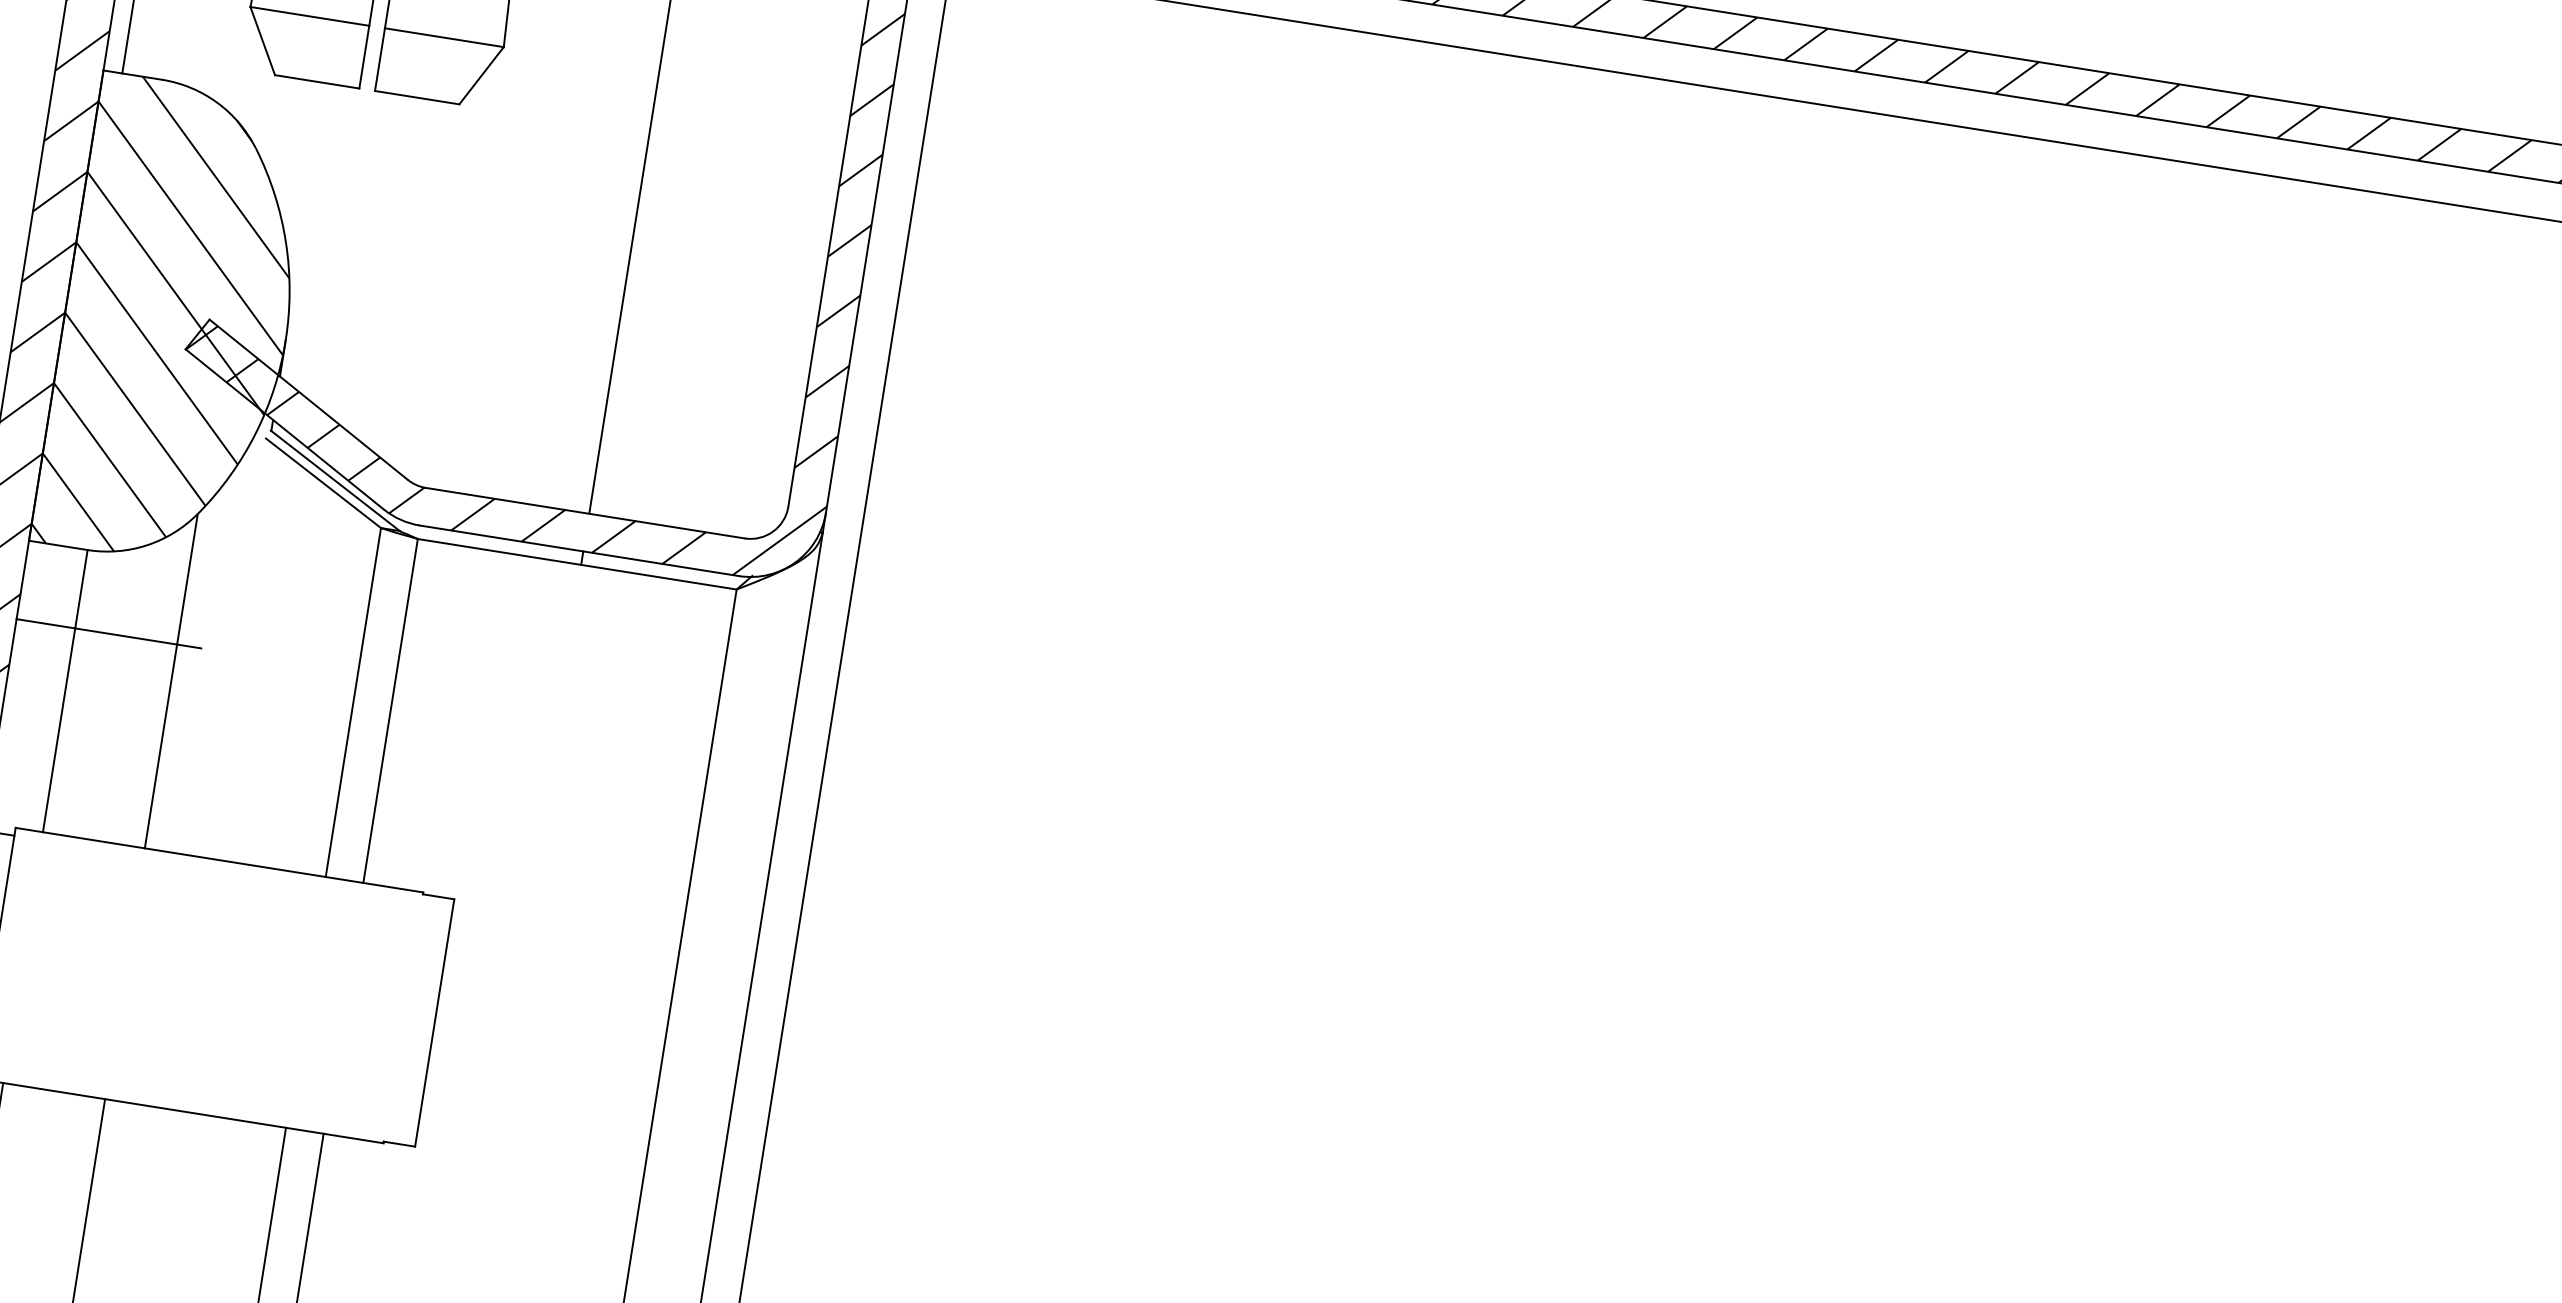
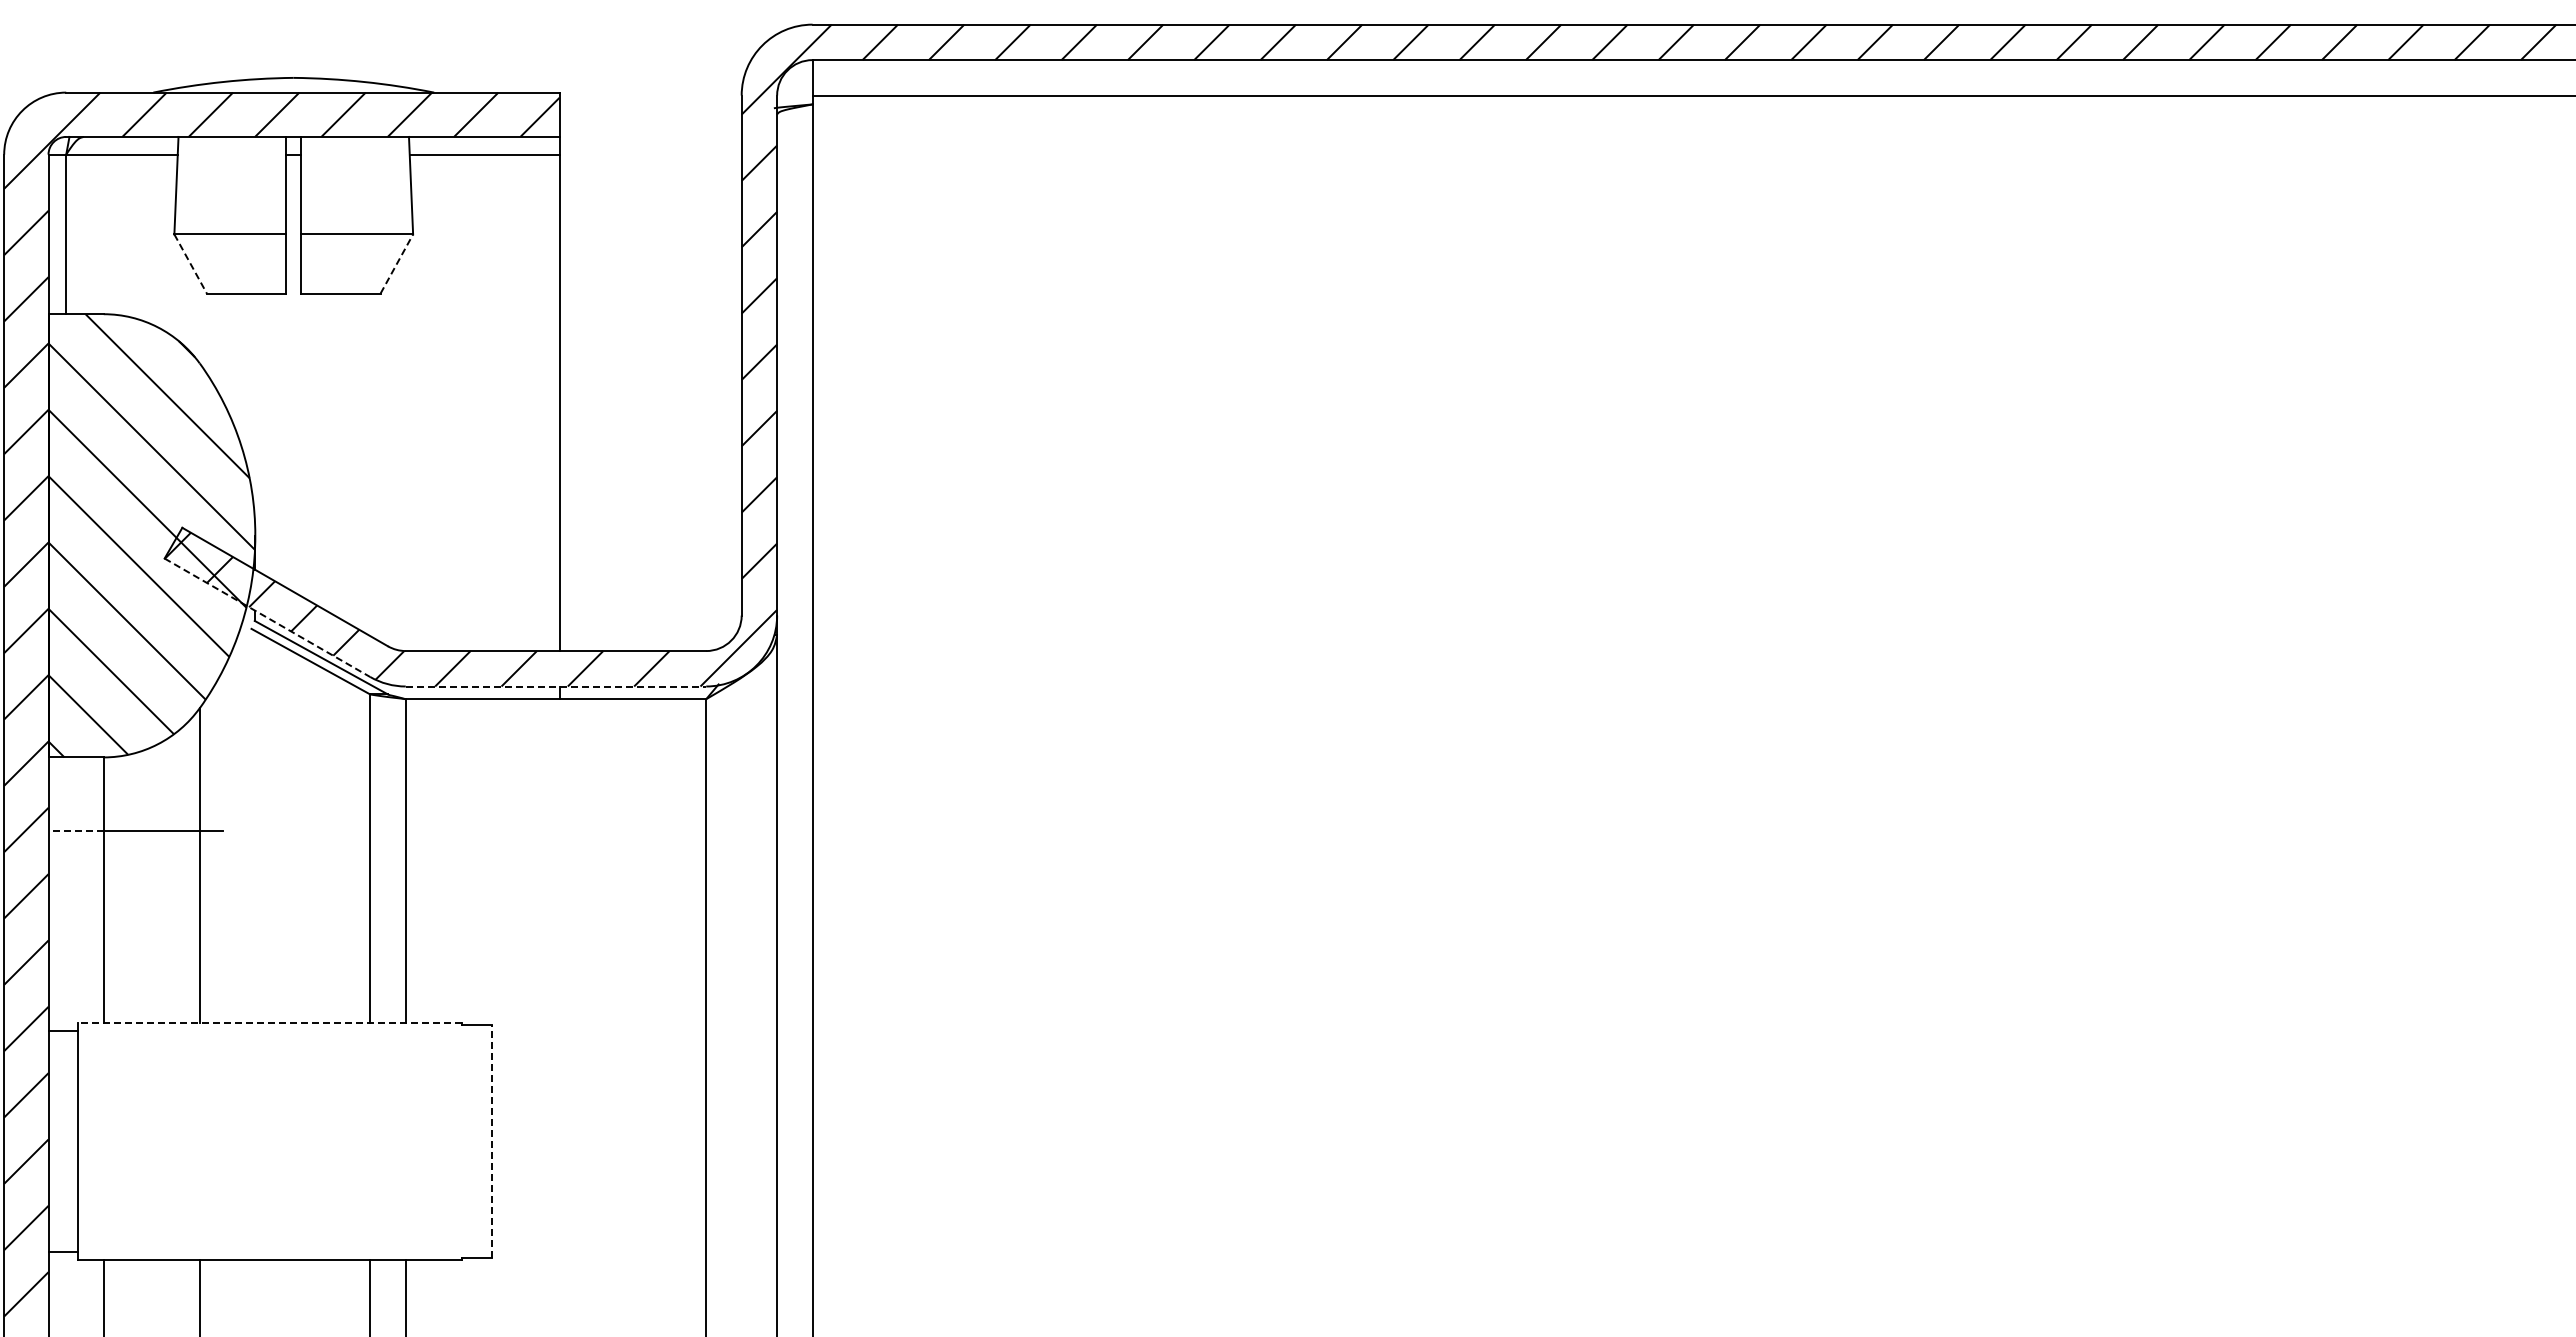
line: (262, 40) -> (190, 263), solid -> dashed
line: (481, 75) -> (396, 263), solid -> dashed
line: (284, 429) -> (267, 617), solid -> dashed
line: (579, 550) -> (556, 686), solid -> dashed
line: (46, 624) -> (76, 831), solid -> dashed
line: (218, 860) -> (269, 1023), solid -> dashed
line: (434, 1022) -> (491, 1141), solid -> dashed

